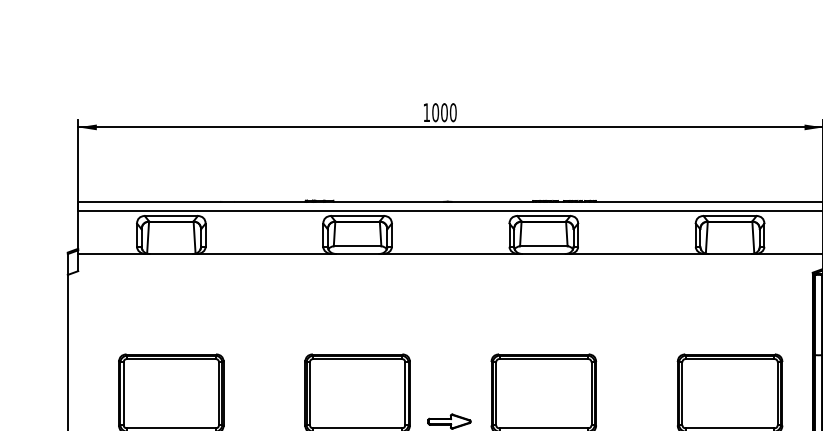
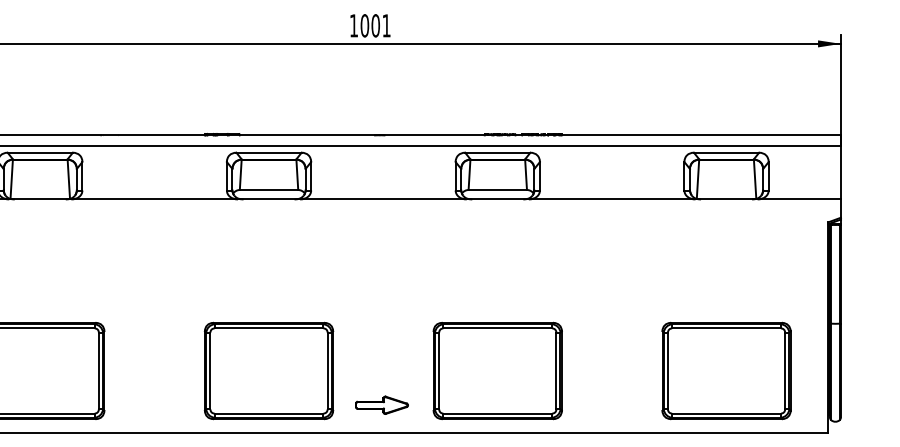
text: (452, 112) -> (385, 25), 1000 -> 1001

